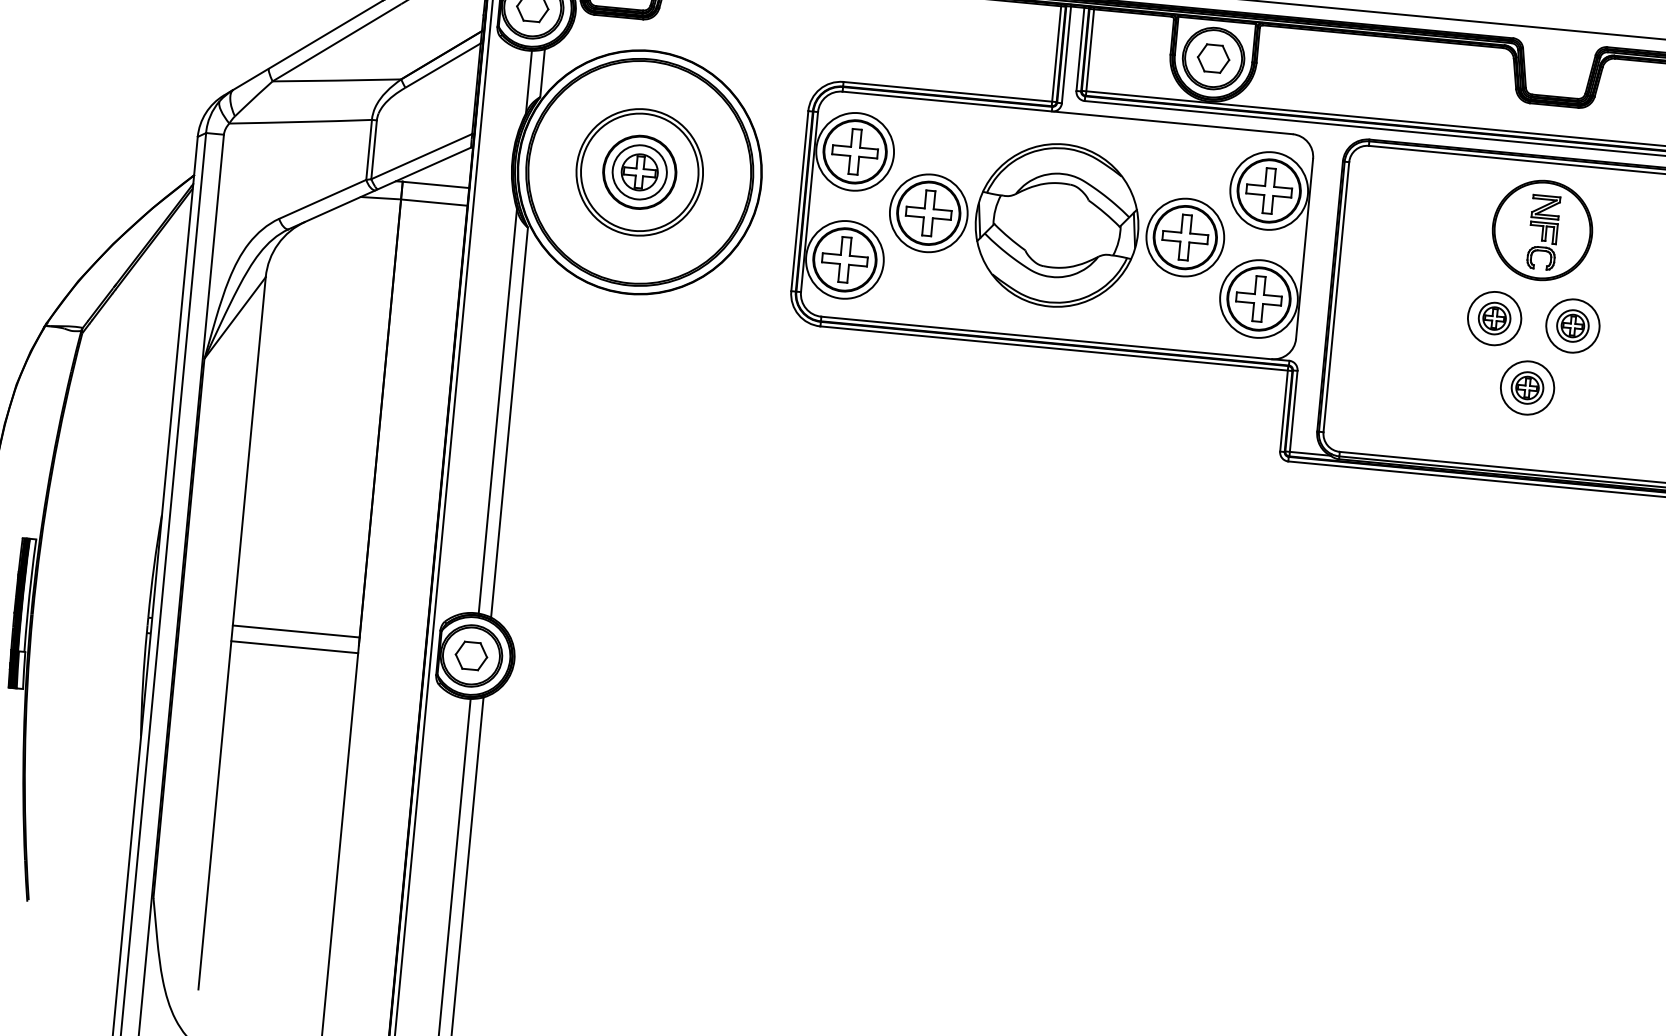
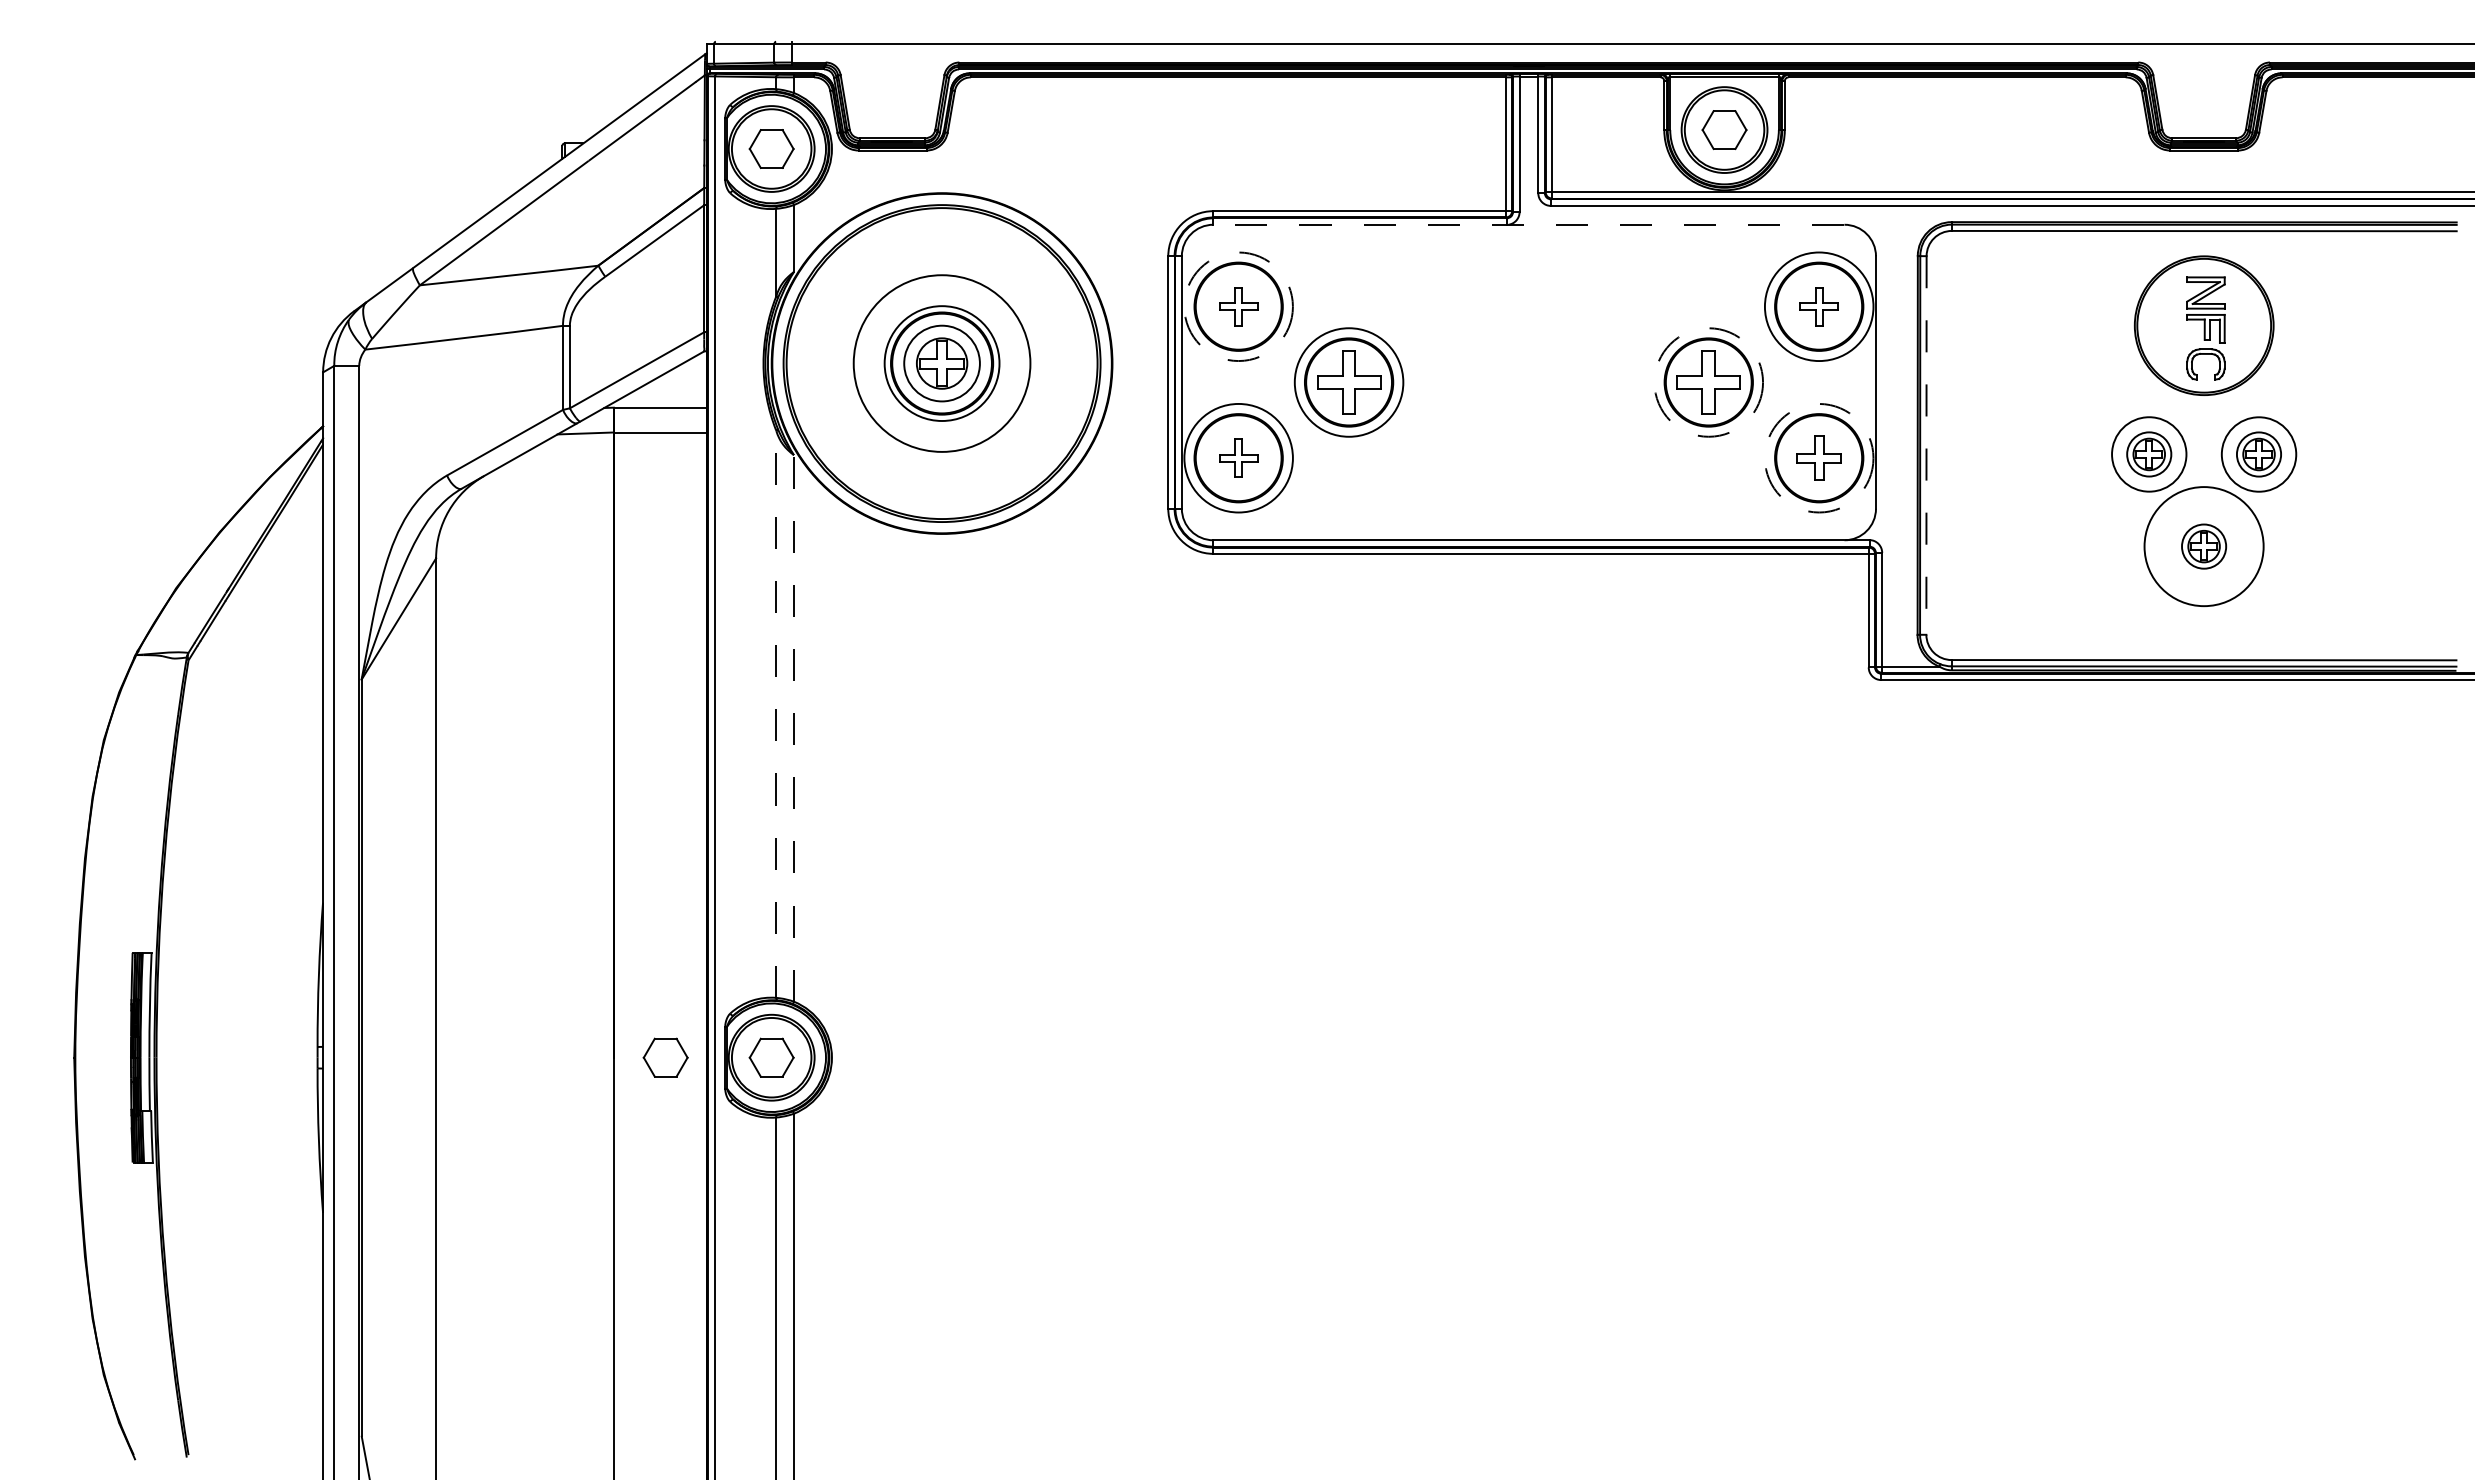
line: (1067, 112) -> (1528, 224), solid -> dashed
circle: (855, 151) -> (1238, 306), solid -> dashed
part: (855, 151) -> (1238, 306), size x0.6
circle: (640, 172) -> (942, 363), size x0.7
part: (1269, 190) -> (1819, 306), size x0.6
part: (1056, 225) -> (1528, 382), removed
circle: (1185, 237) -> (1708, 382), solid -> dashed
part: (844, 260) -> (1238, 458), size x0.6
line: (1336, 297) -> (1926, 446), solid -> dashed
circle: (1258, 298) -> (1818, 457), solid -> dashed
part: (1259, 299) -> (1819, 458), size x0.7
circle: (1527, 387) -> (2203, 546), size x1.6
line: (498, 411) -> (776, 714), solid -> dashed
line: (509, 421) -> (793, 727), solid -> dashed
line: (295, 631) -> (524, 1046), removed
line: (294, 647) -> (524, 1068), removed
part: (395, 648) -> (665, 1057), added

